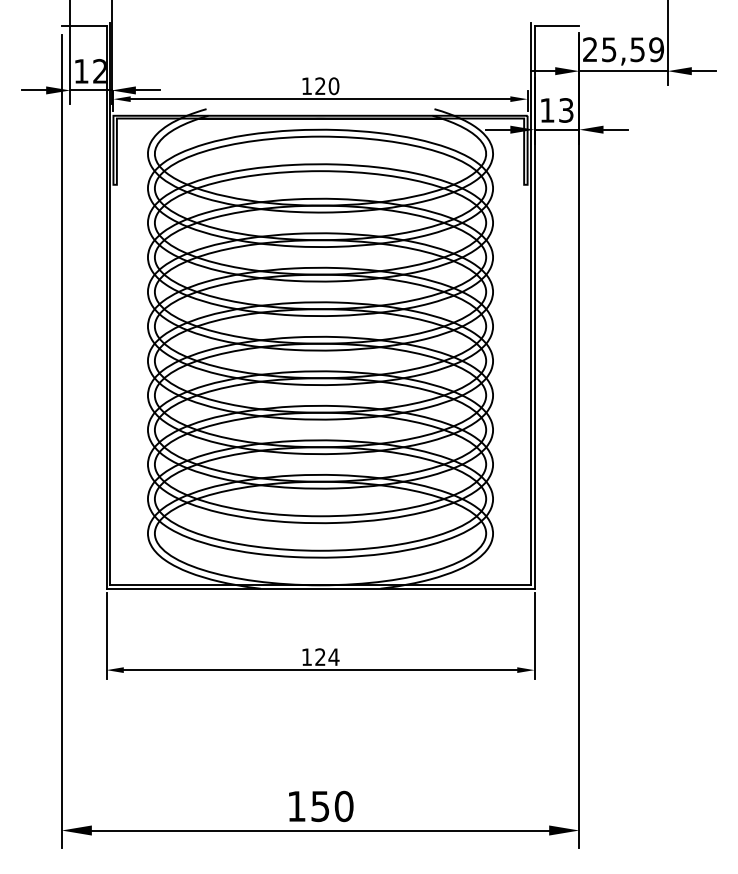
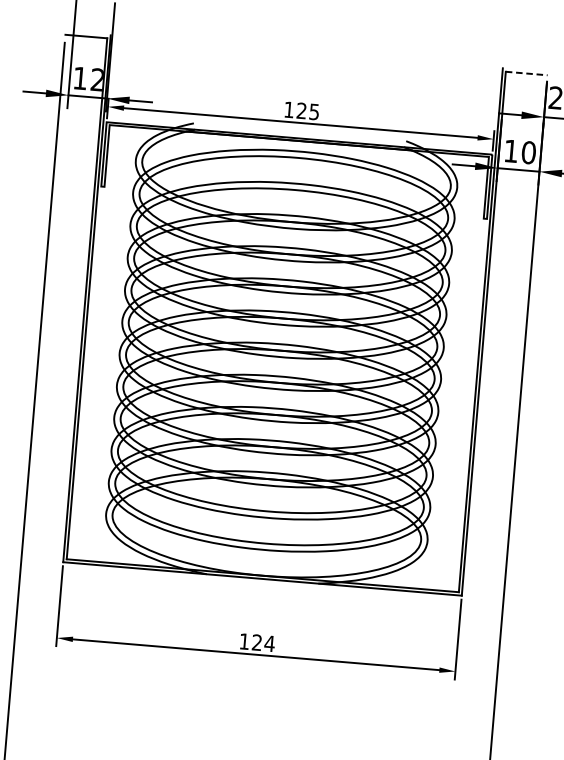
line: (557, 26) -> (527, 73), solid -> dashed
text: (333, 86) -> (313, 112), 120 -> 125
text: (566, 110) -> (529, 152), 13 -> 10

